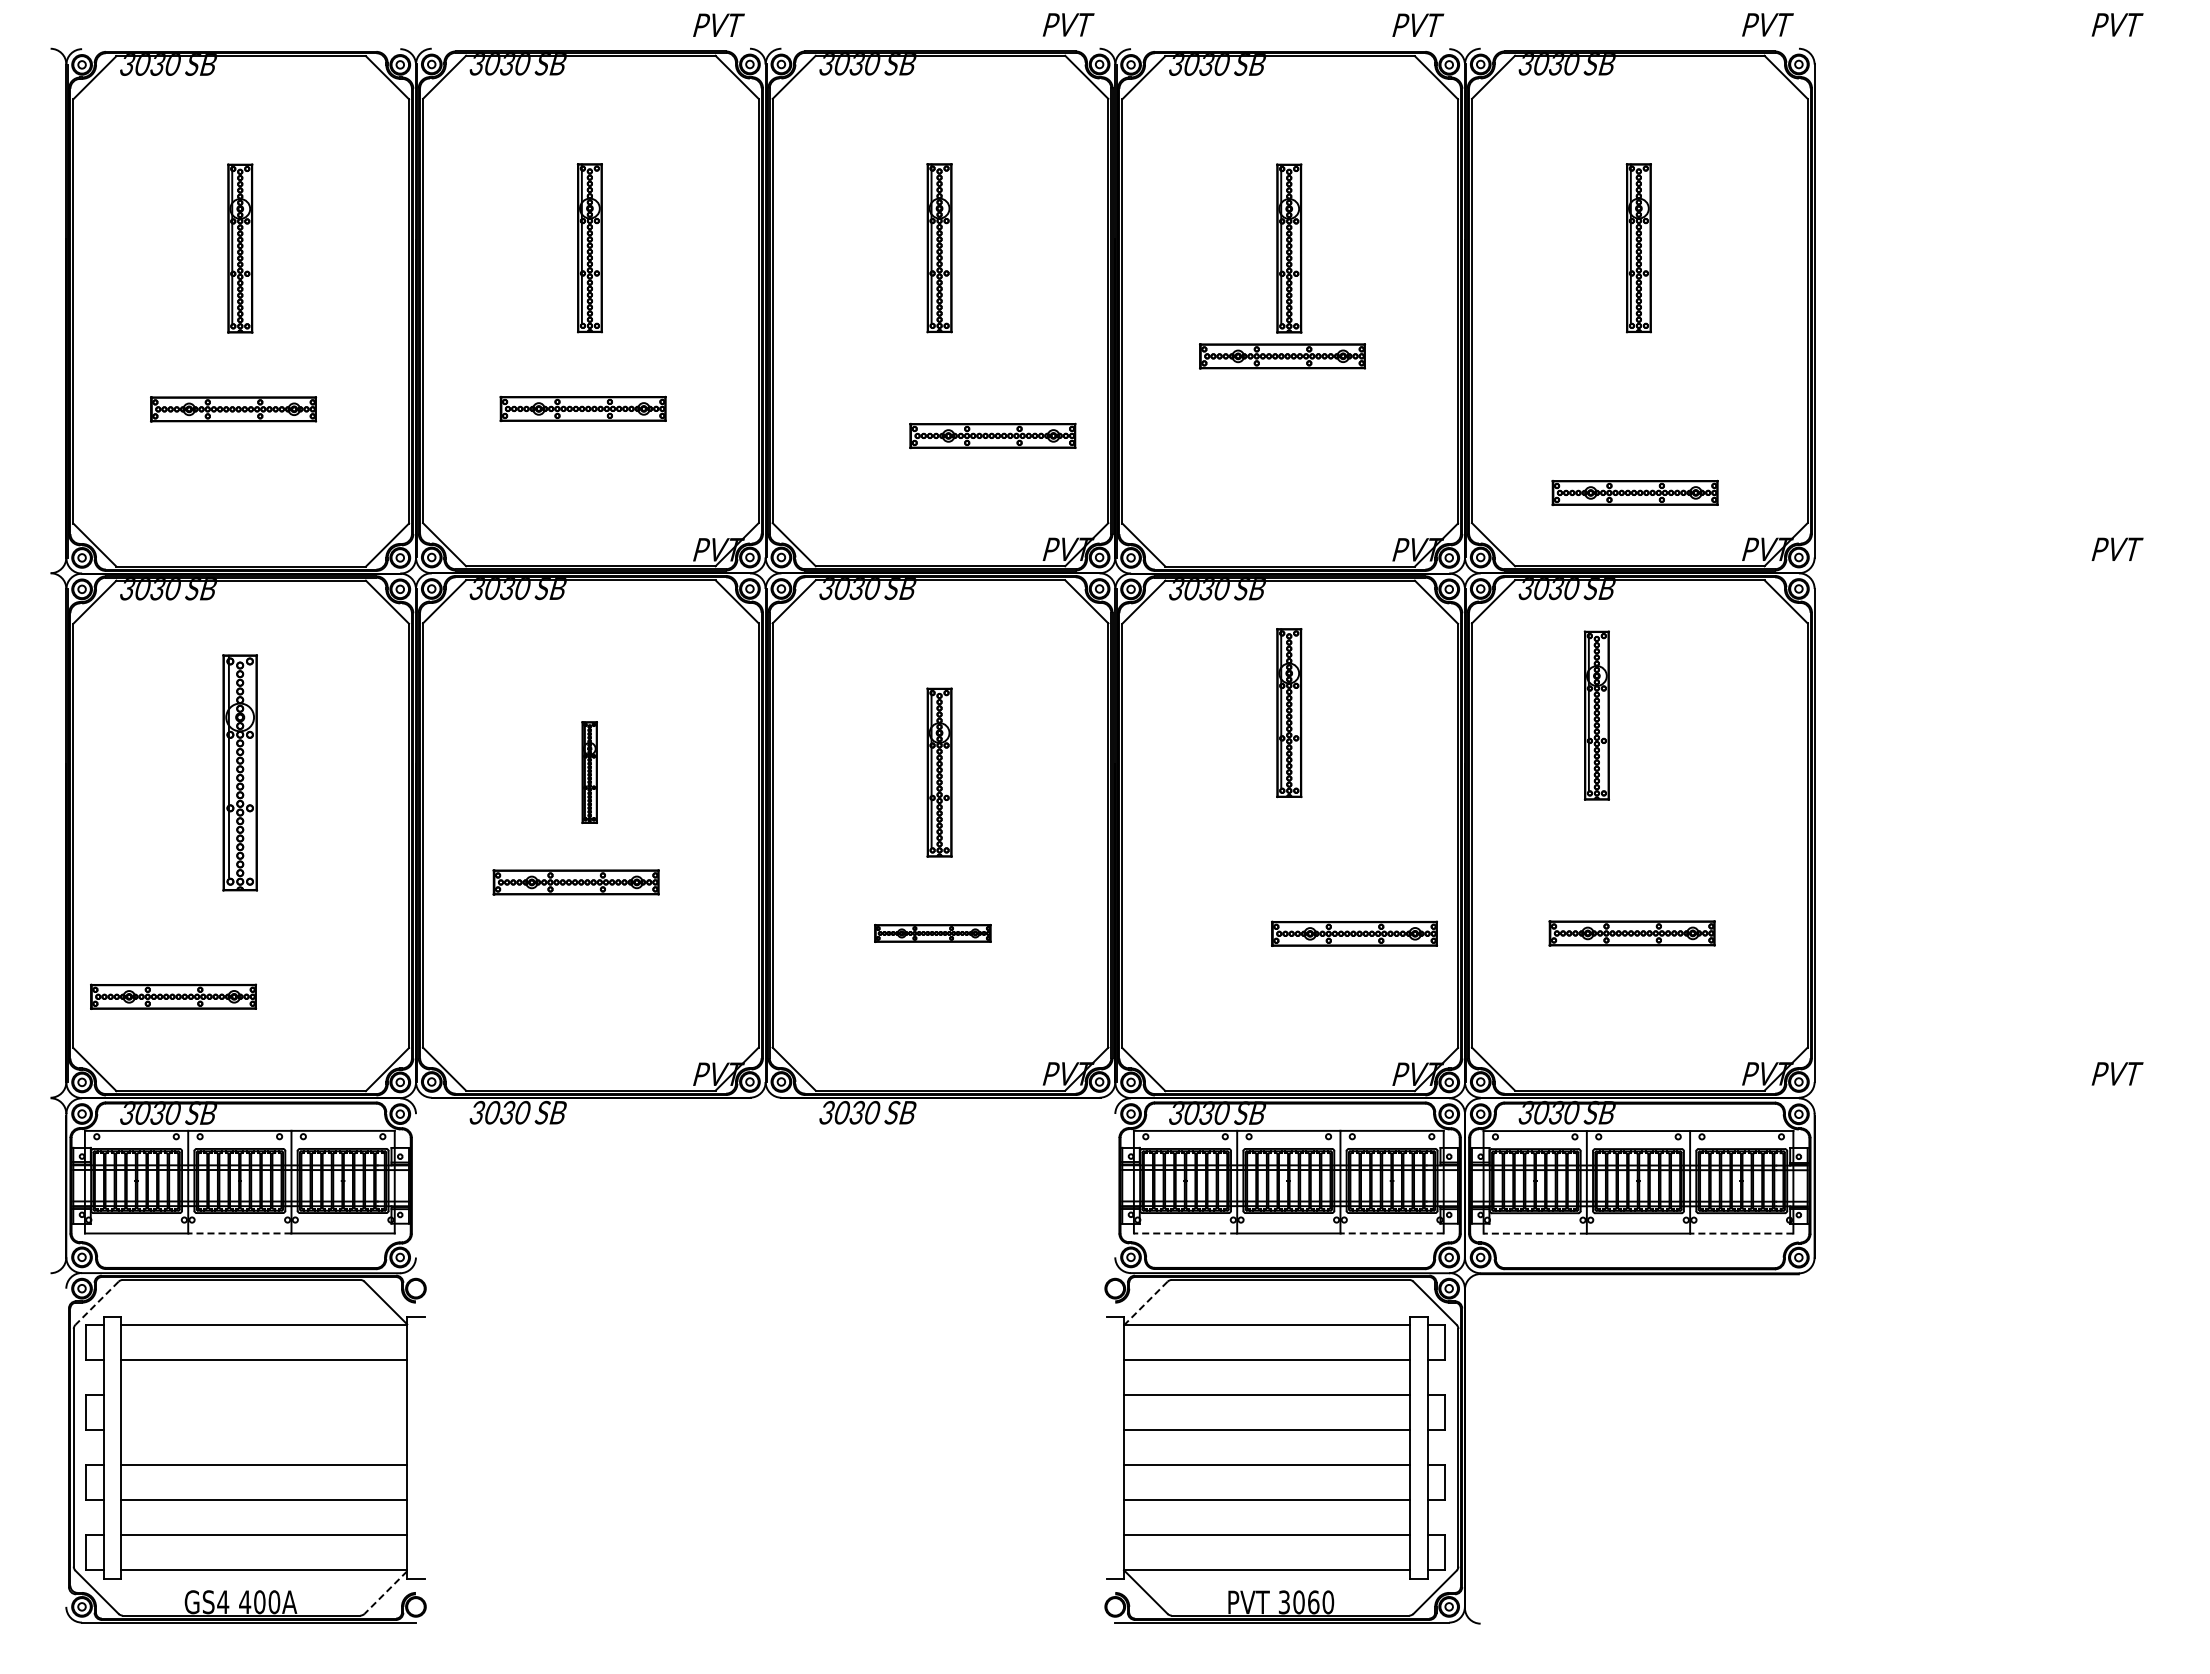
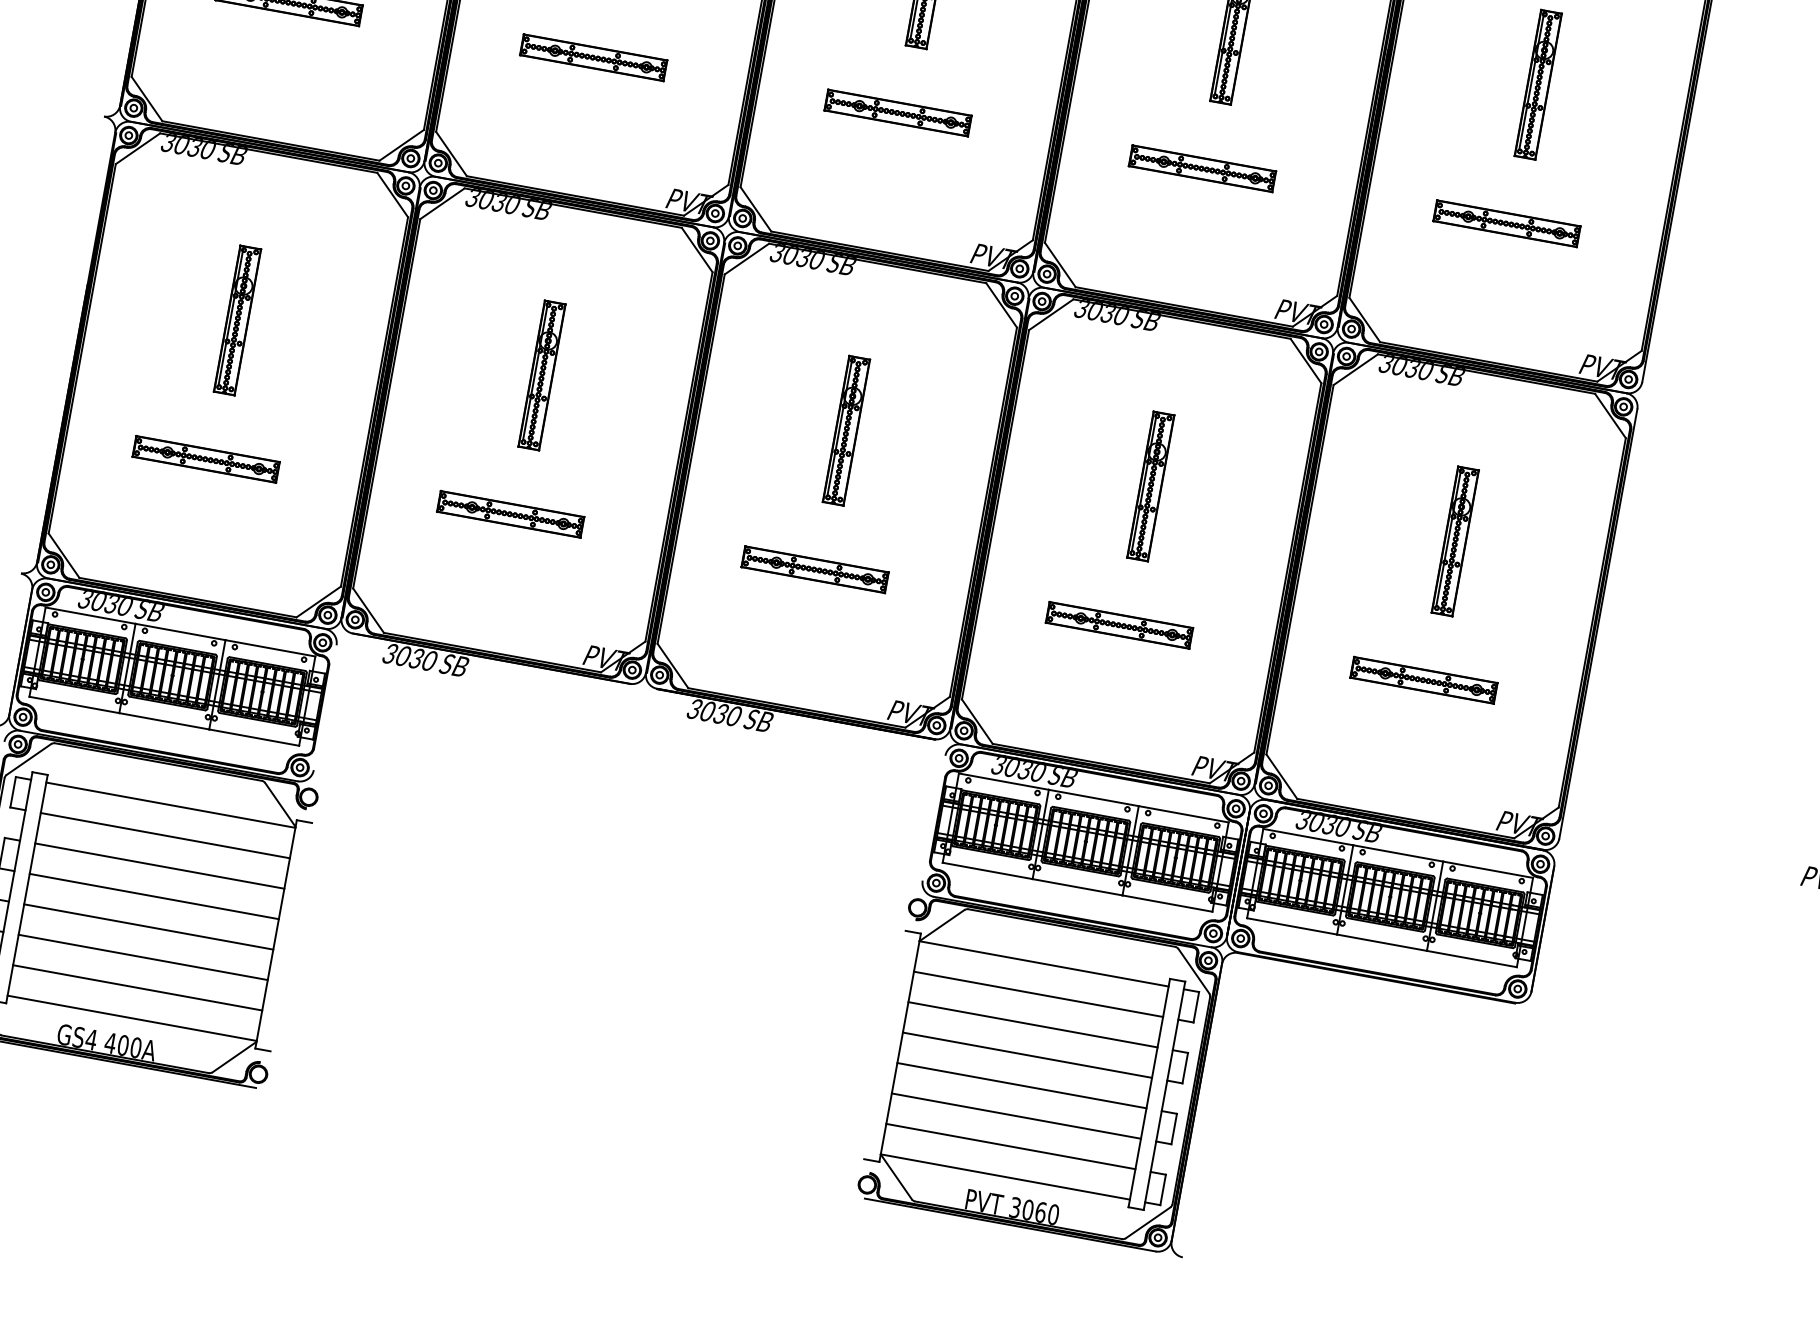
part: (1282, 356) -> (1202, 168), moved
part: (992, 435) -> (897, 112), moved
part: (1634, 492) -> (1506, 223), moved
part: (1289, 713) -> (1150, 486), moved
part: (1596, 715) -> (1454, 541), moved
part: (589, 772) -> (541, 375), size x1.67
part: (240, 773) -> (237, 320), size x0.71
part: (575, 882) -> (510, 514), moved
part: (932, 933) -> (814, 569), size x1.43
part: (1354, 933) -> (1119, 625), moved
part: (173, 996) -> (206, 459), moved
line: (239, 1233) -> (163, 721), dashed -> solid
line: (1185, 1233) -> (987, 870), dashed -> solid
line: (1392, 1233) -> (1167, 903), dashed -> solid
line: (1535, 1233) -> (1292, 926), dashed -> solid
line: (1741, 1233) -> (1471, 958), dashed -> solid
line: (97, 1303) -> (29, 759), dashed -> solid
line: (1145, 1303) -> (941, 925), dashed -> solid
line: (264, 1395) -> (160, 866), added
line: (264, 1430) -> (154, 896), added
line: (385, 1592) -> (234, 1056), dashed -> solid

